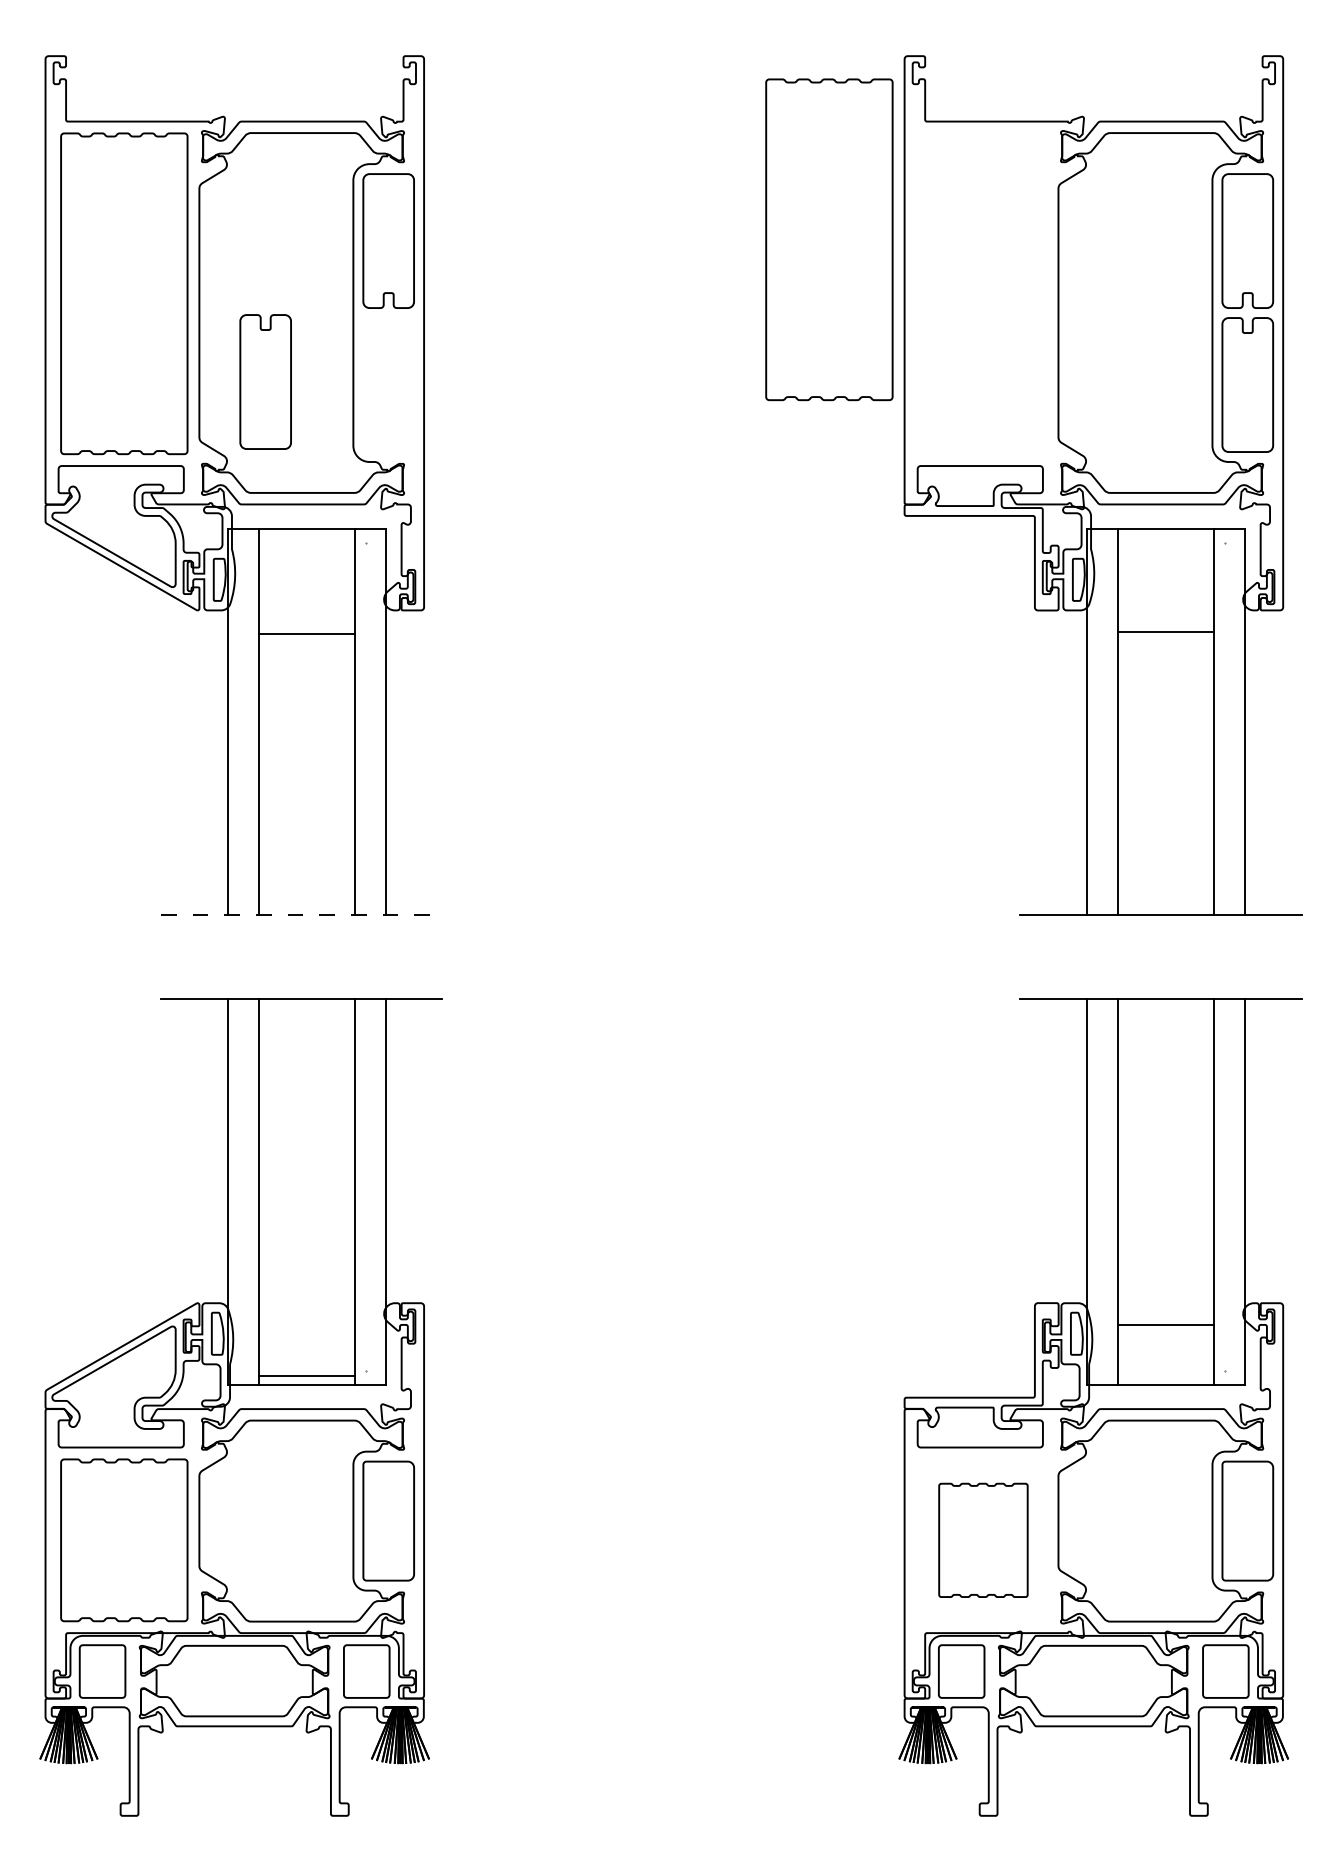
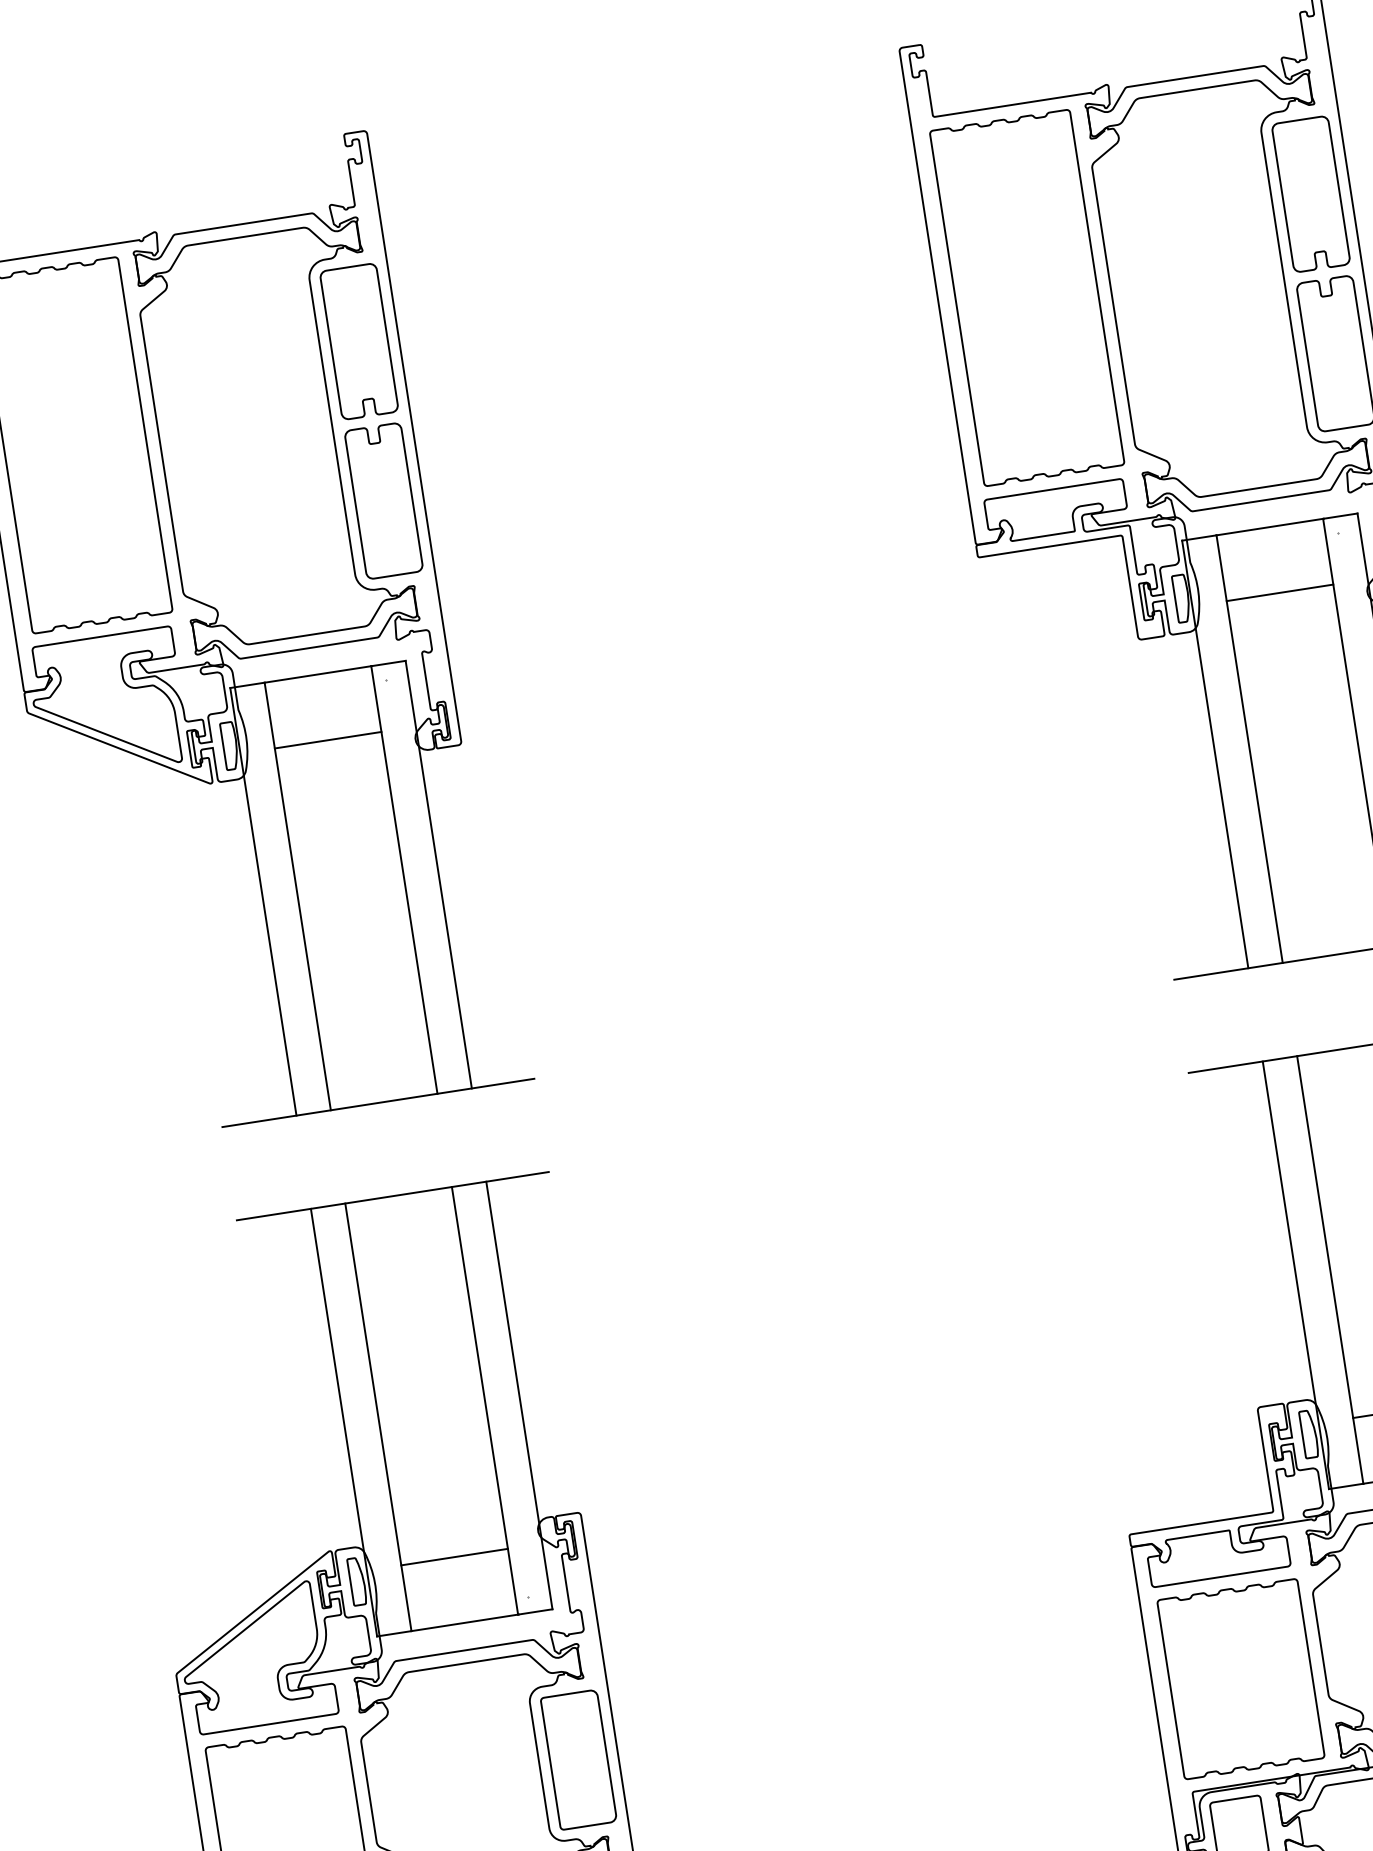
part: (829, 239) -> (1027, 297), moved
part: (265, 381) -> (383, 500), moved
line: (1165, 632) -> (1279, 593), moved
line: (306, 634) -> (327, 740), moved
line: (301, 914) -> (378, 1102), dashed -> solid
line: (306, 1376) -> (454, 1557), moved
part: (983, 1540) -> (1241, 1679), size x1.43

